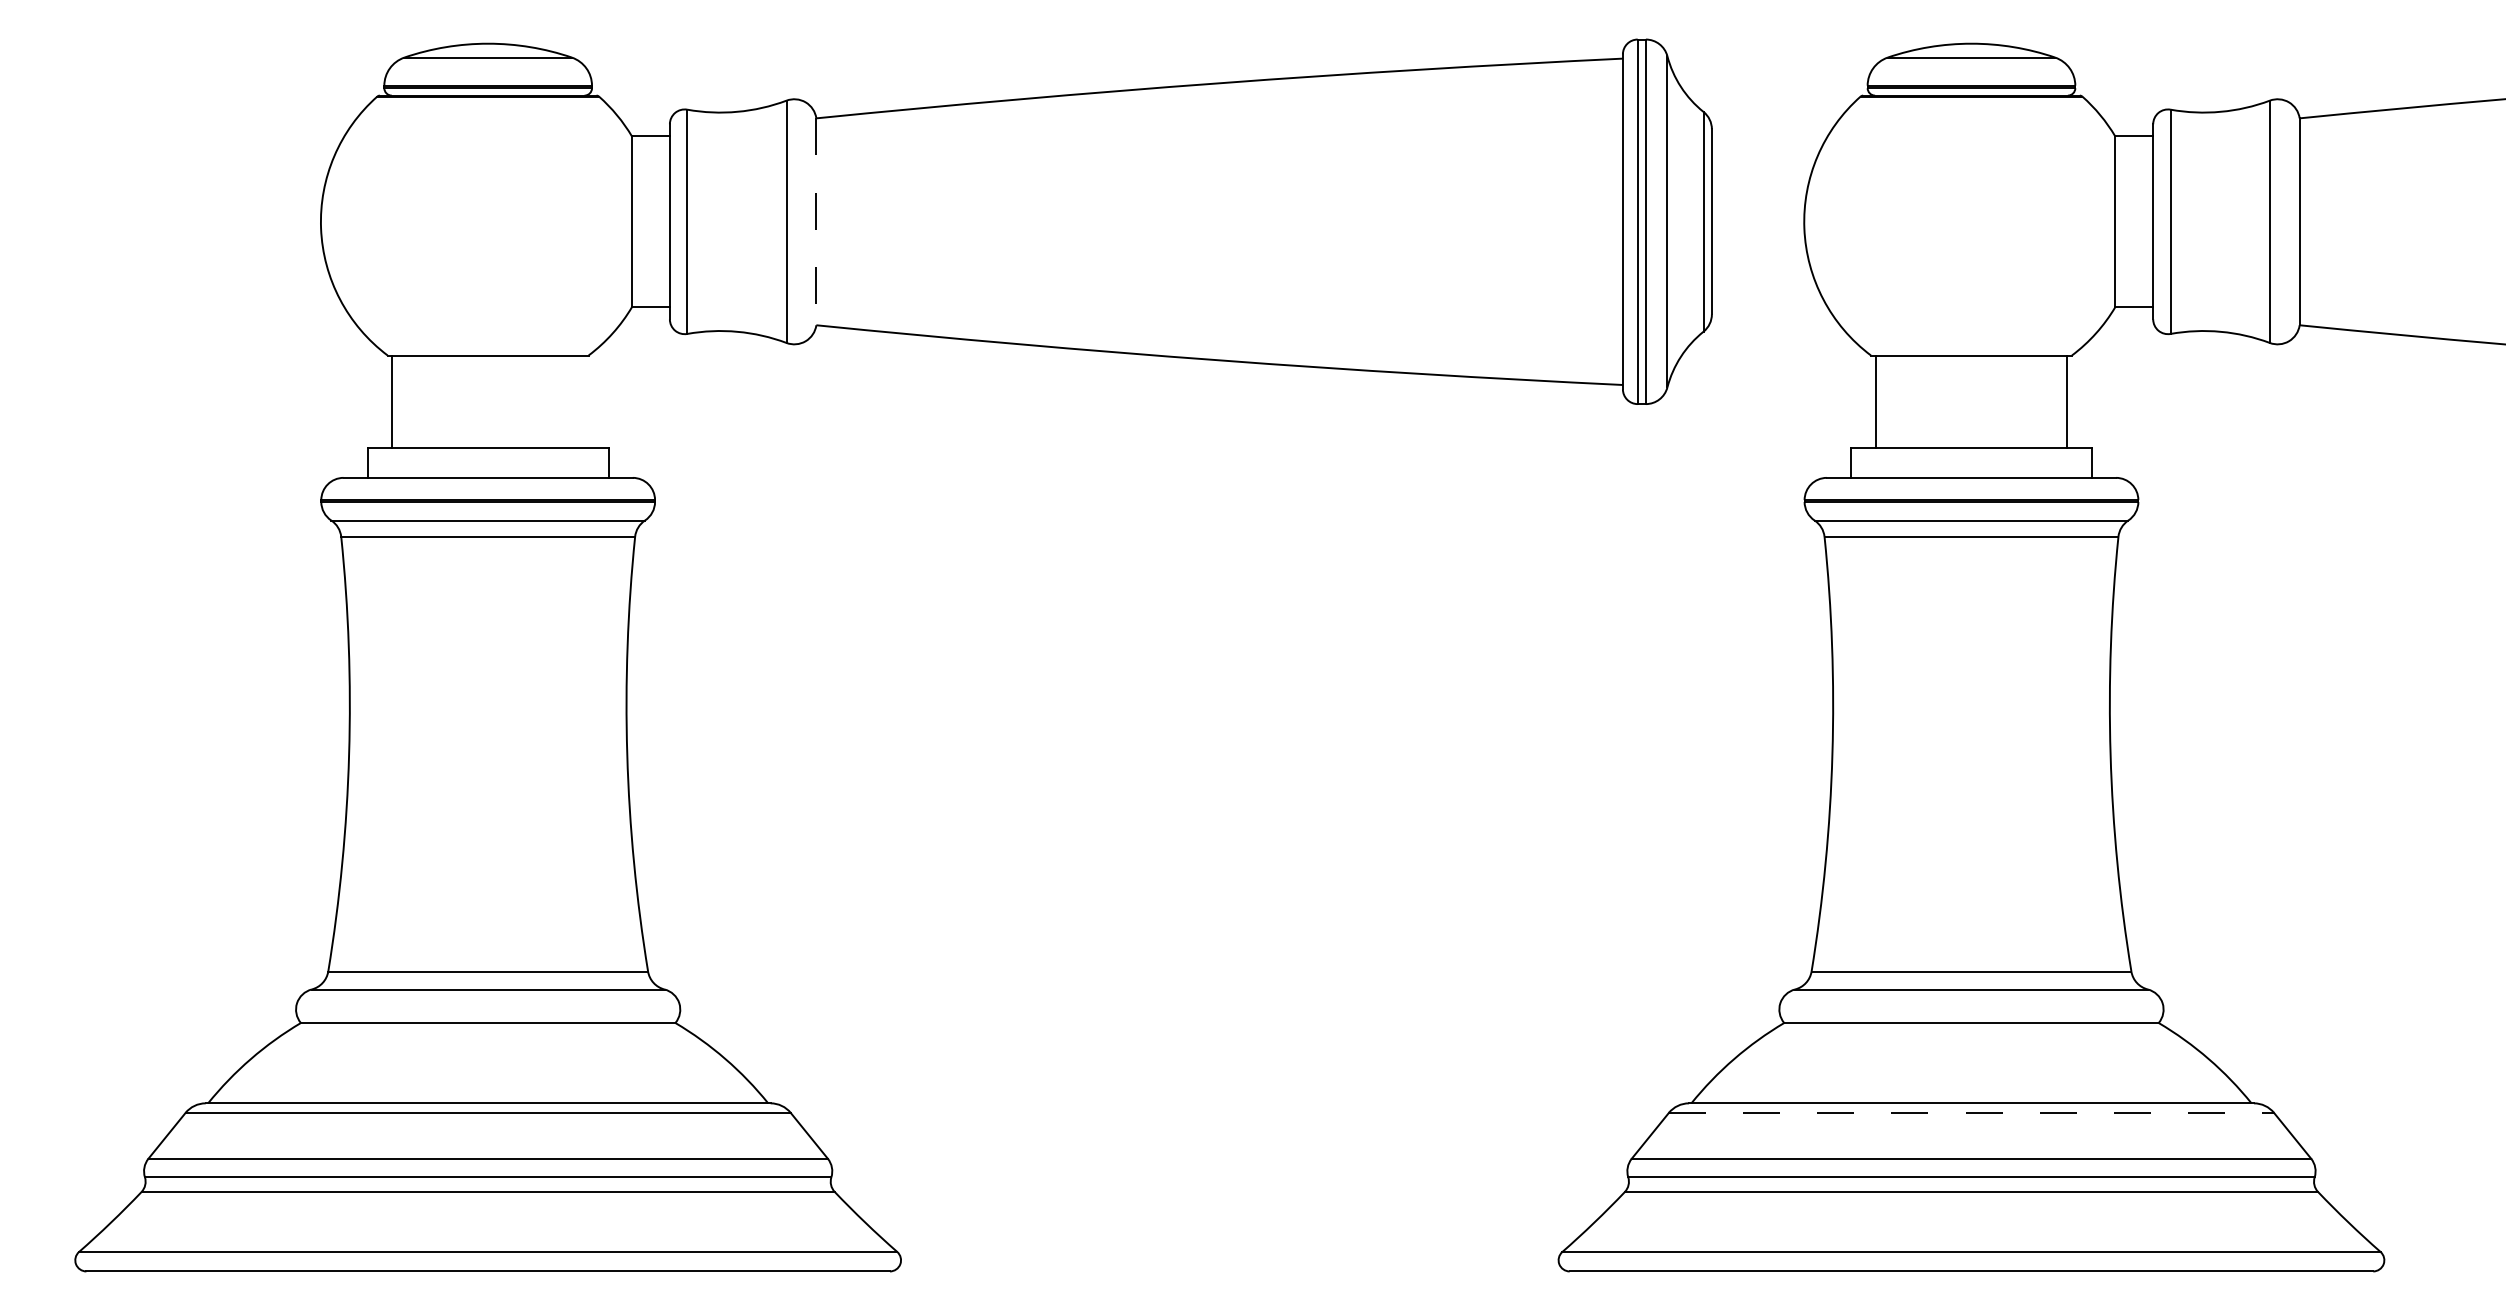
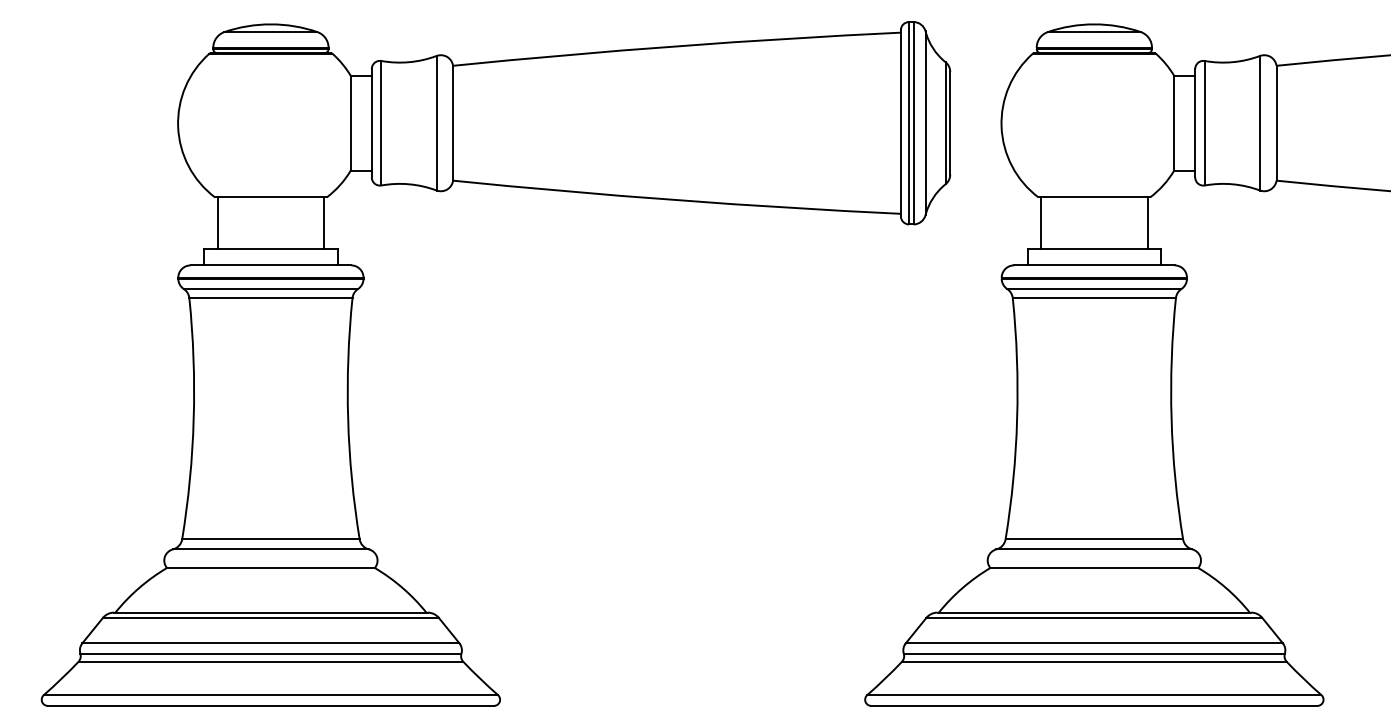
line: (817, 222) -> (453, 123), dashed -> solid
line: (584, 400) -> (324, 222), added
line: (1971, 1112) -> (1094, 617), dashed -> solid

